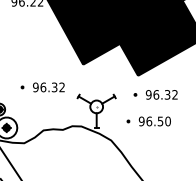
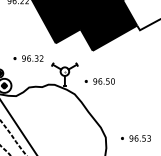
part: (155, 94) -> (104, 63), removed

